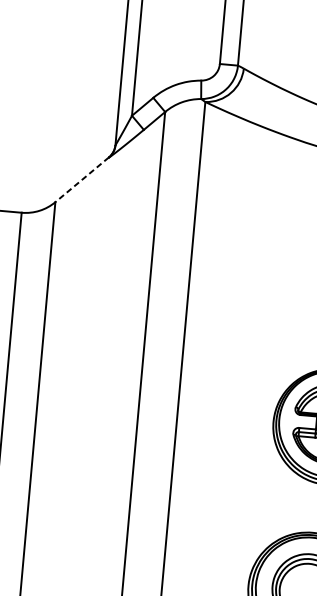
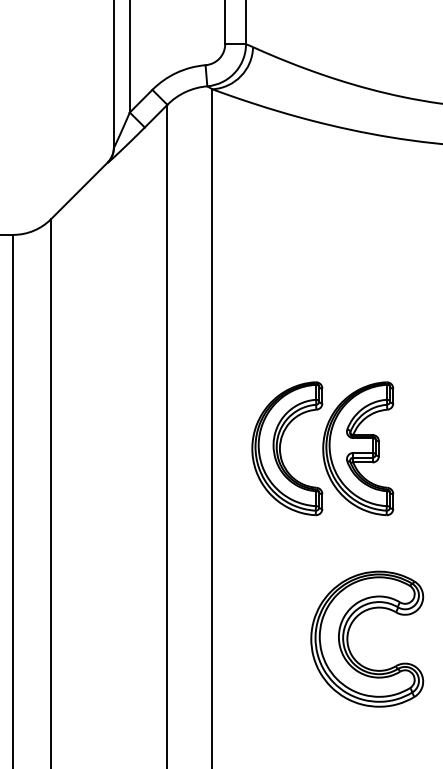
line: (81, 180) -> (78, 191), dashed -> solid
part: (236, 418) -> (280, 448), added

